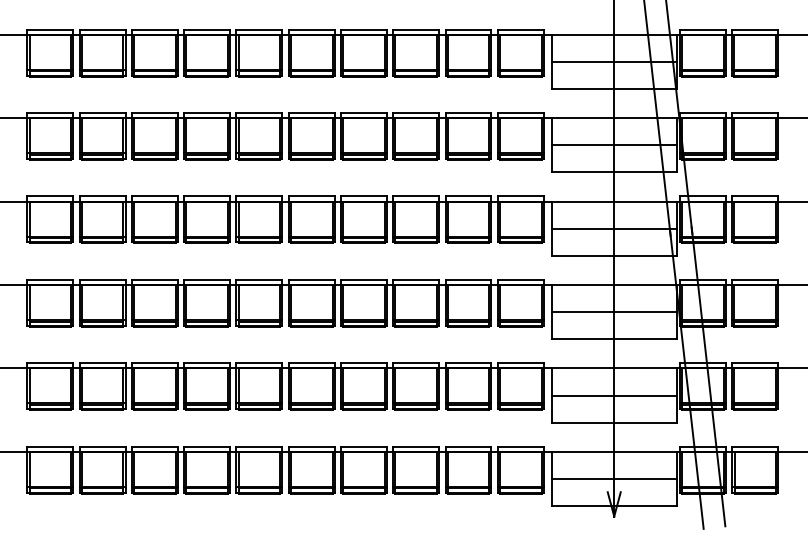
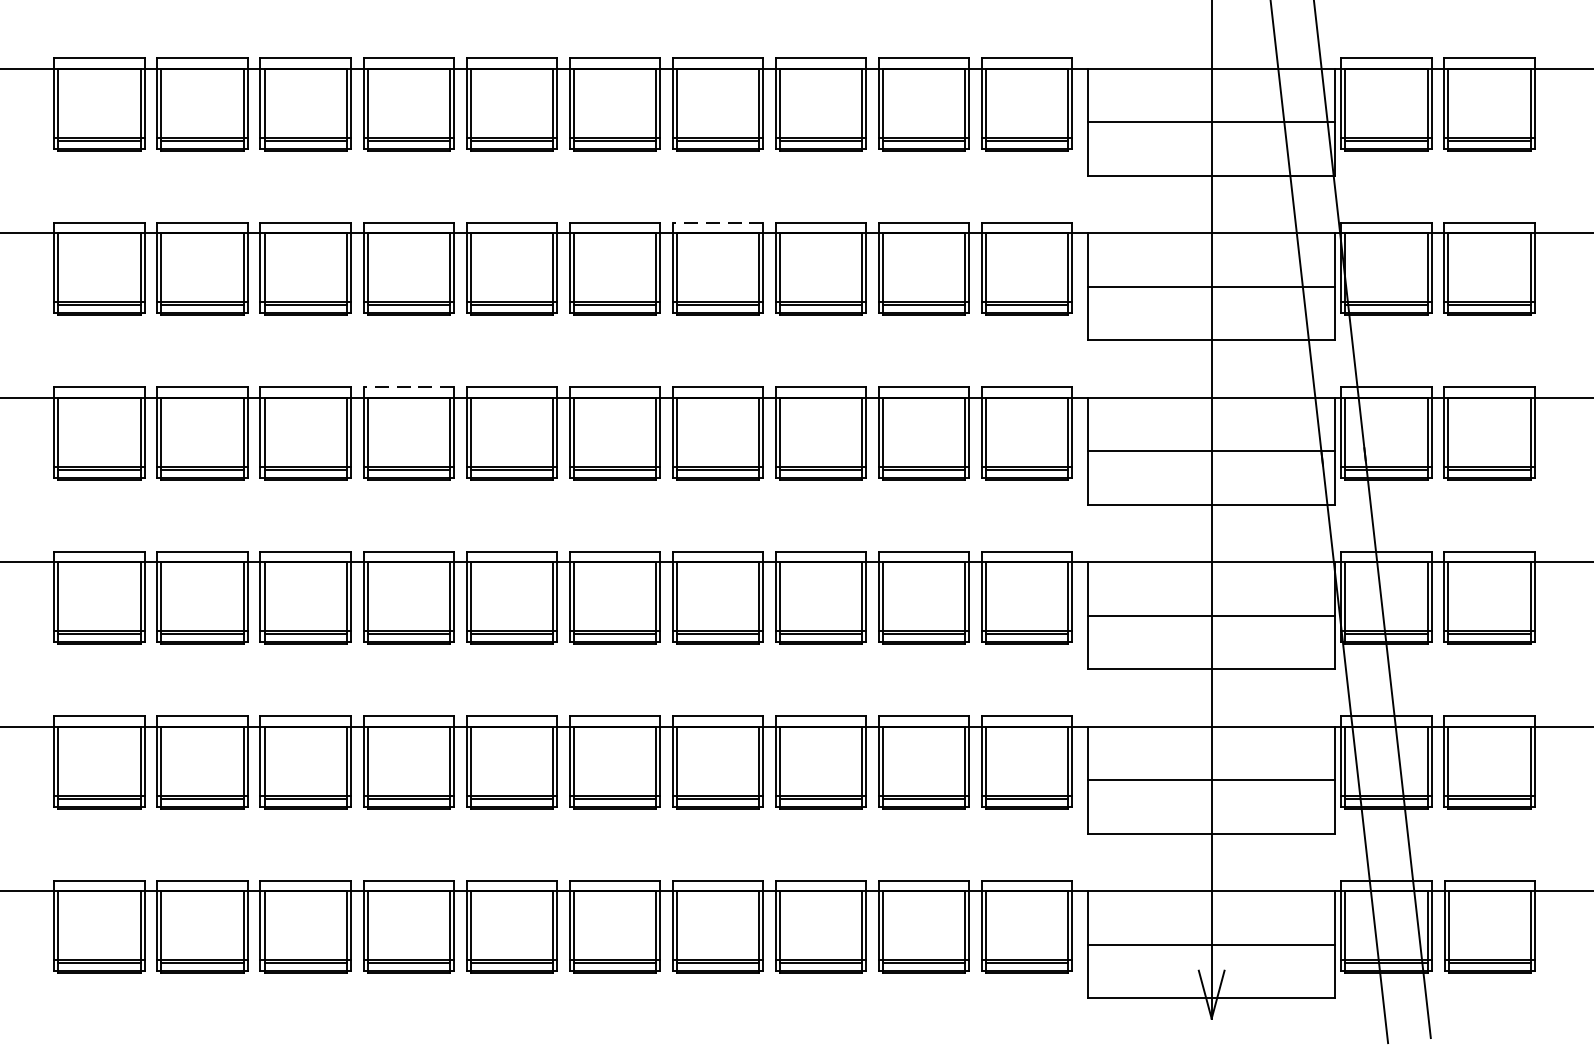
line: (363, 113) -> (717, 223), solid -> dashed
line: (207, 196) -> (409, 387), solid -> dashed

